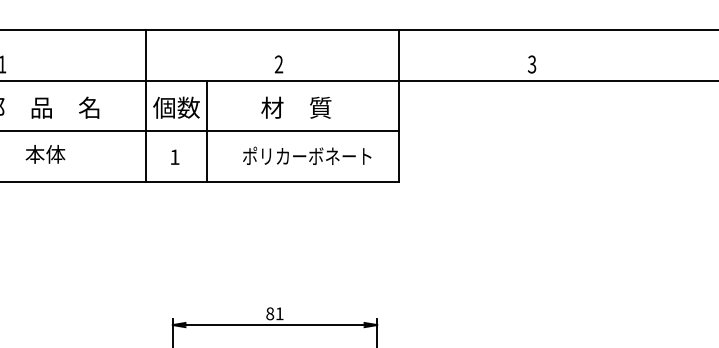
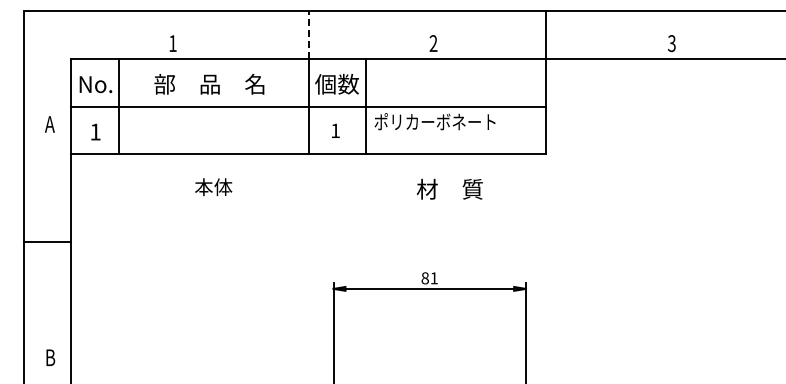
line: (146, 55) -> (308, 35), solid -> dashed
text: (295, 106) -> (449, 188), moved
text: (45, 153) -> (213, 186), moved
text: (306, 155) -> (434, 121), moved

